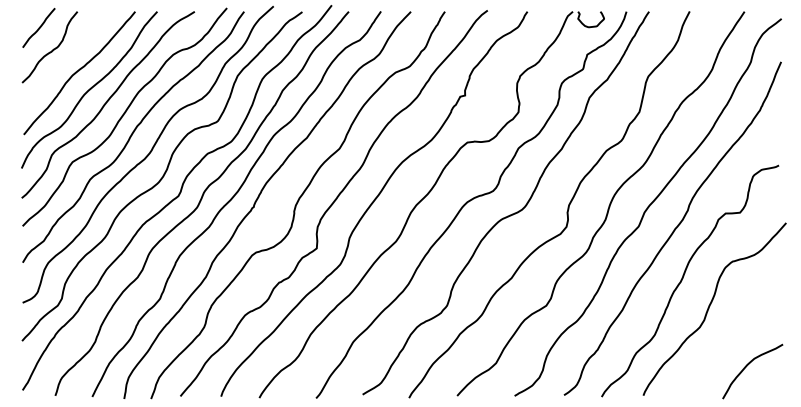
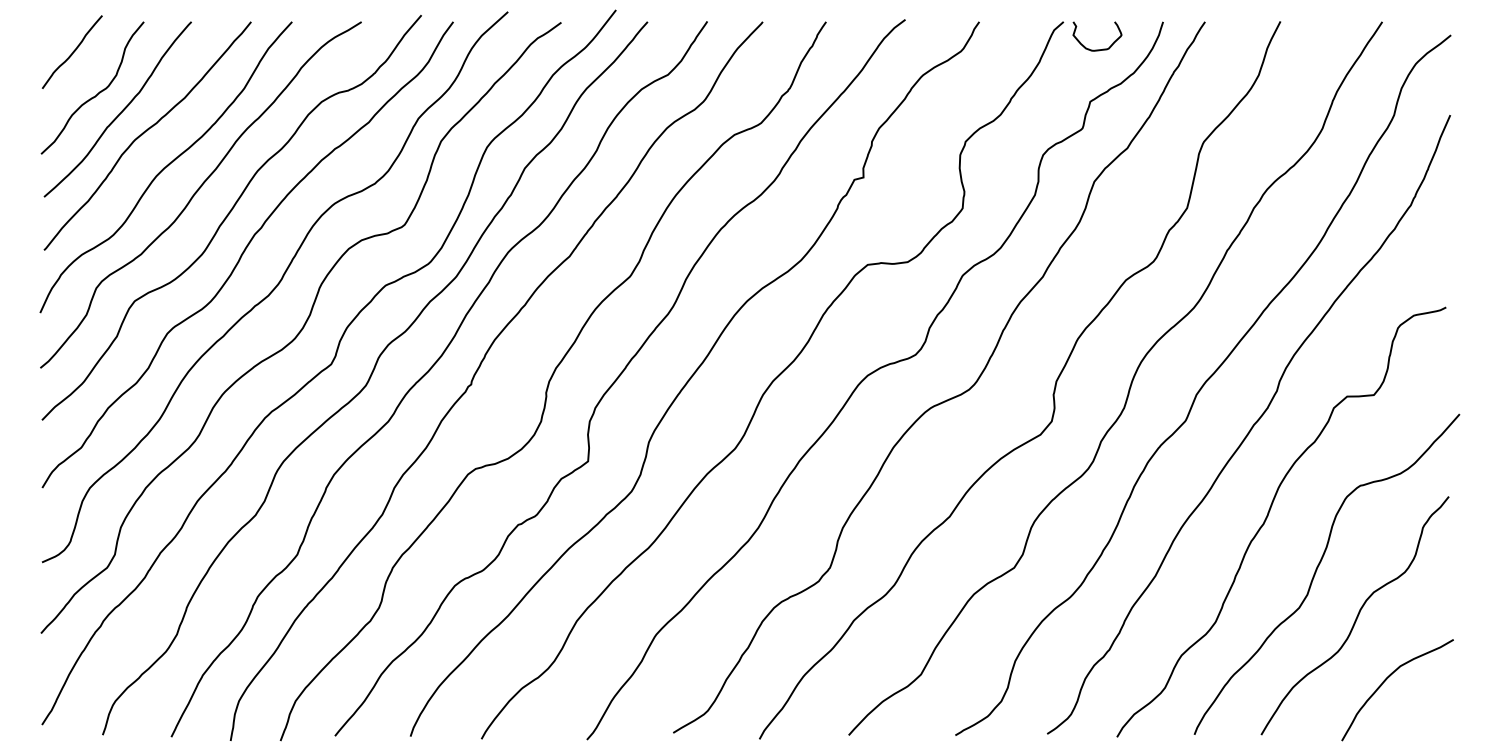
curve: (65, 58) -> (121, 108), added
curve: (730, 331) -> (1356, 615), added

